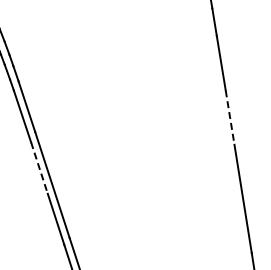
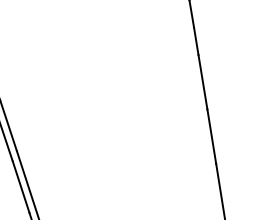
line: (230, 117) -> (212, 136), dashed -> solid
line: (39, 168) -> (21, 187), dashed -> solid

